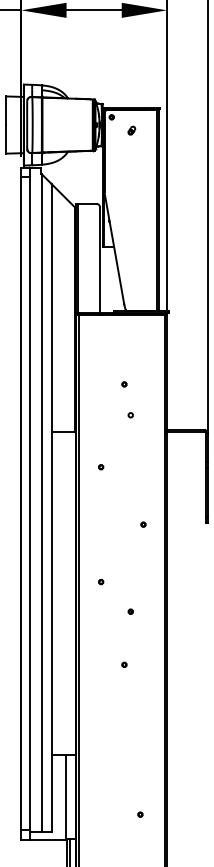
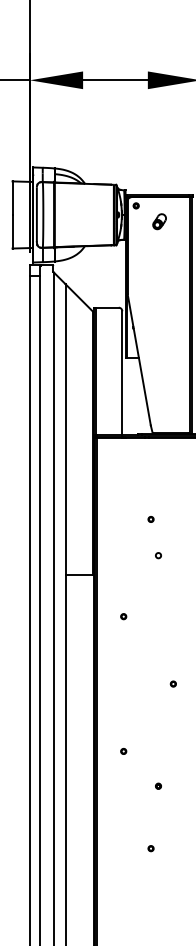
part: (131, 130) -> (159, 221), size x1.6

